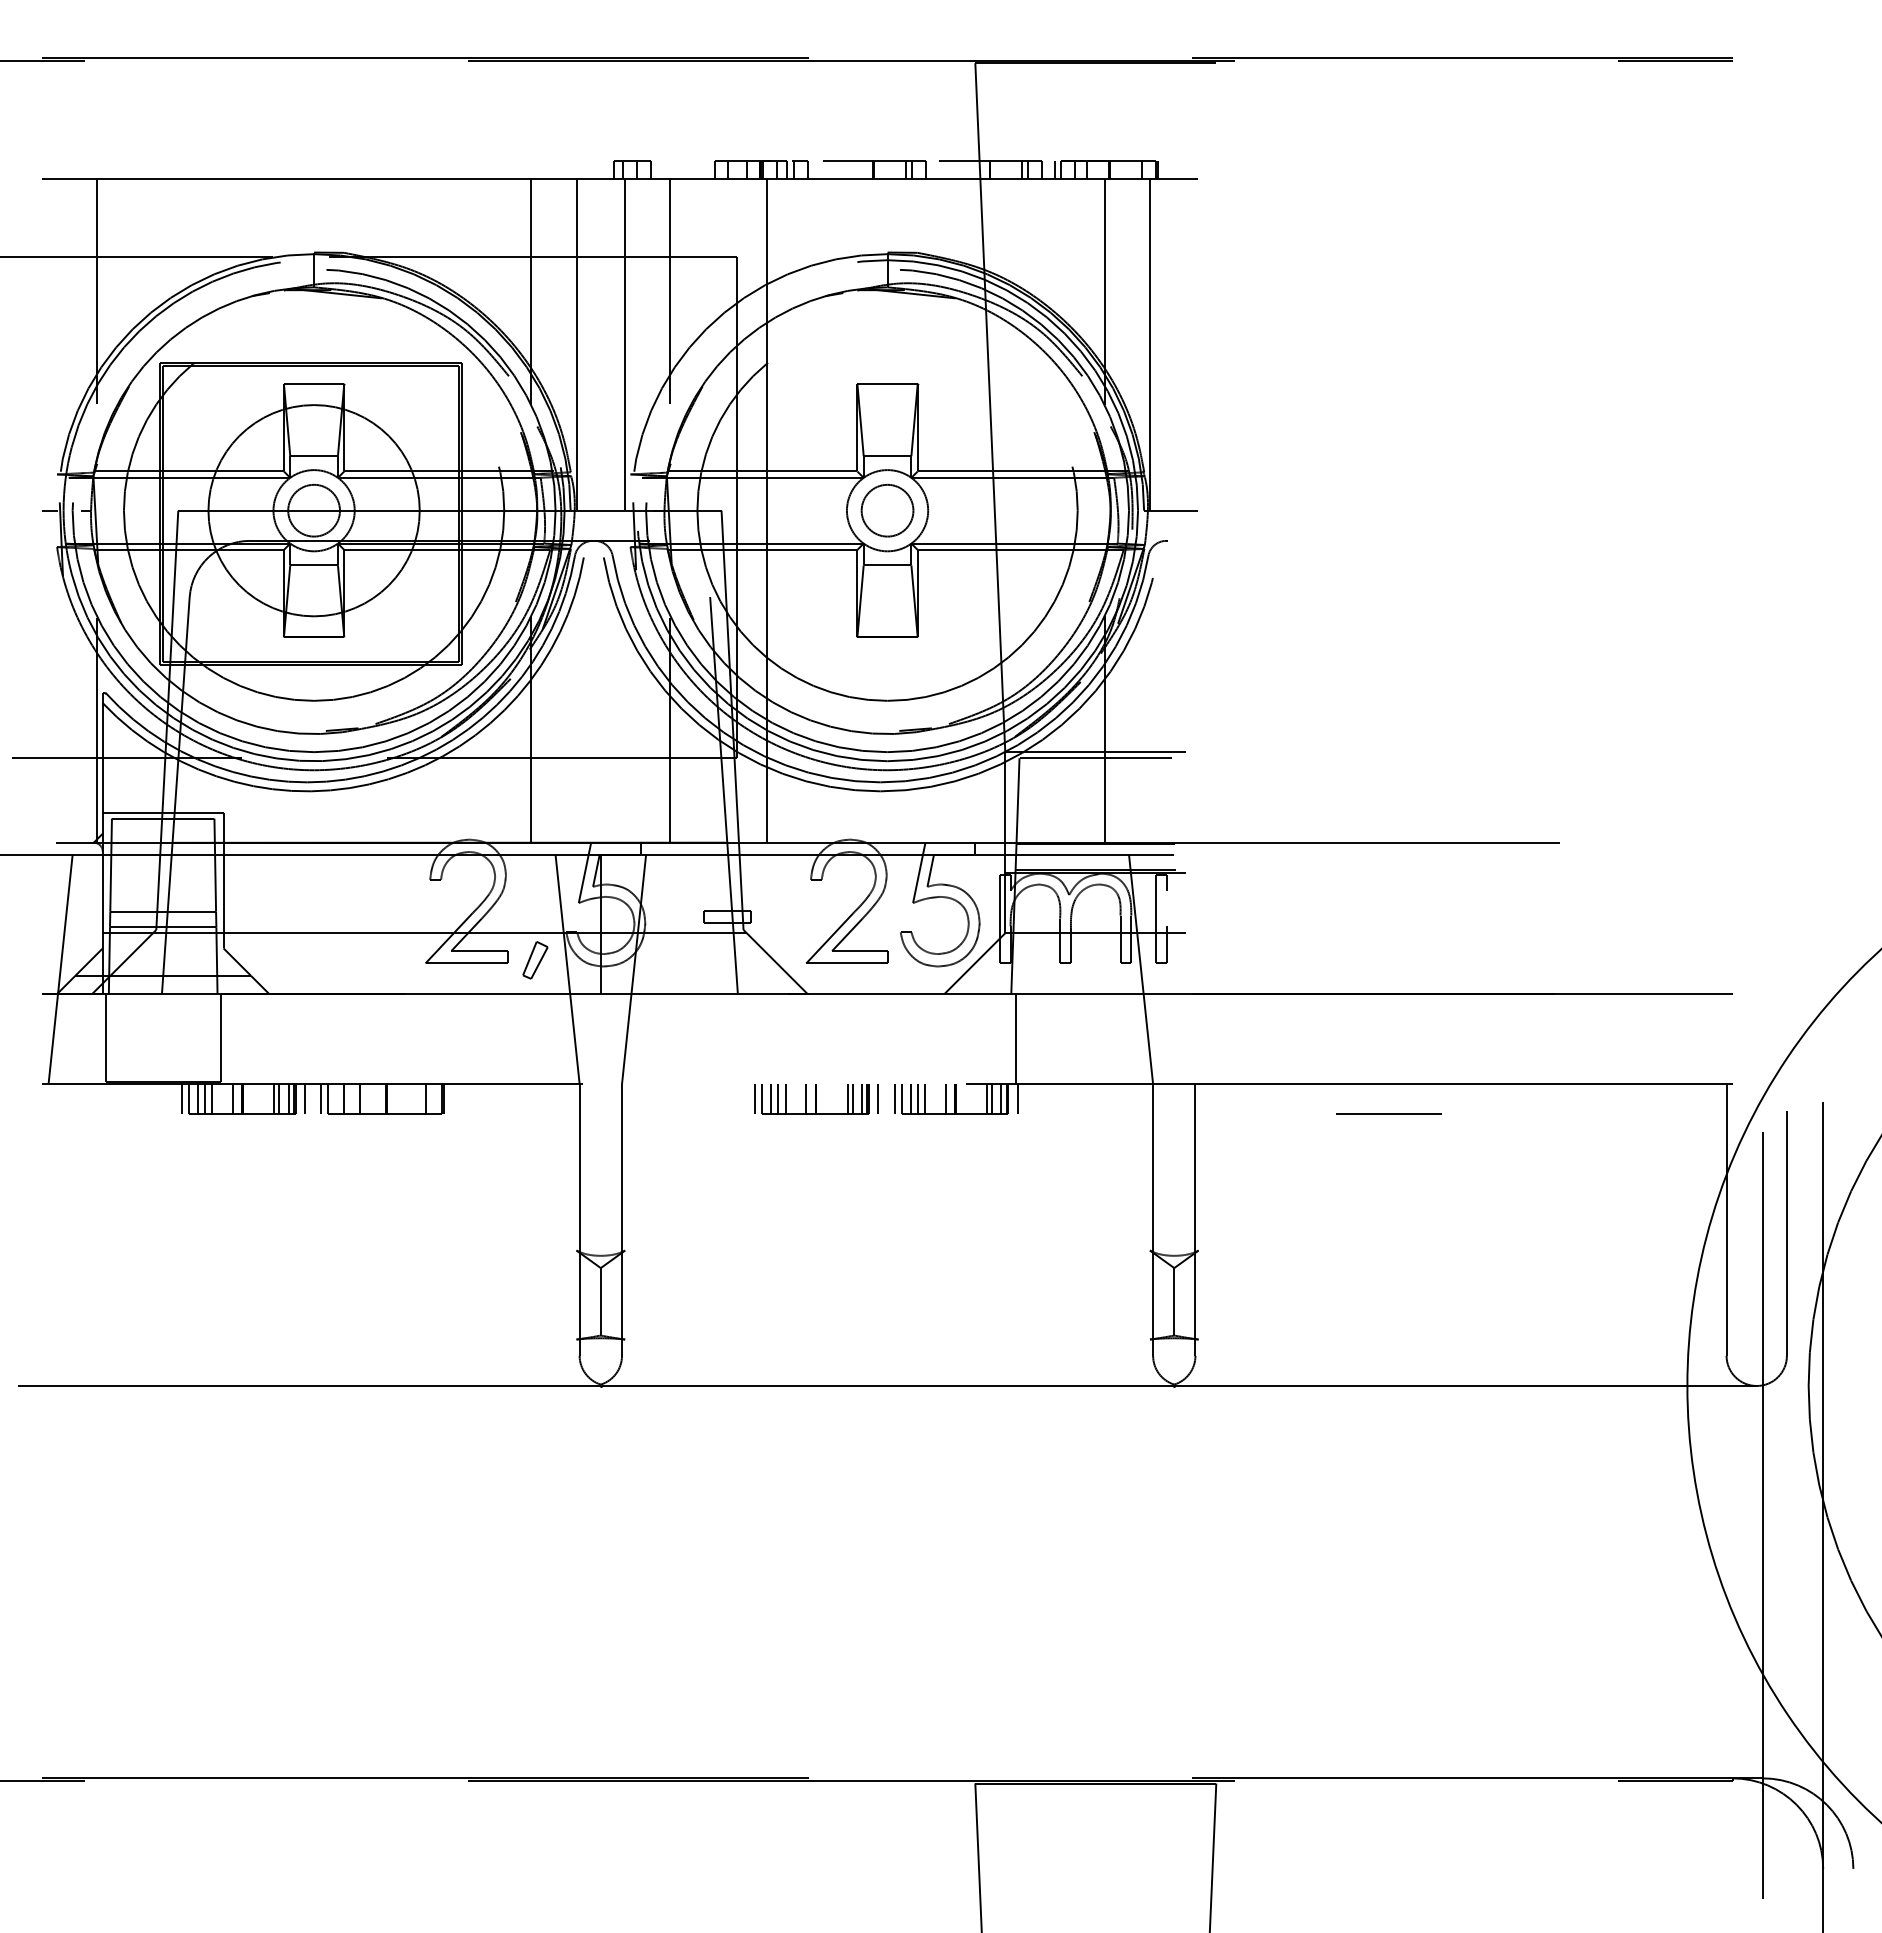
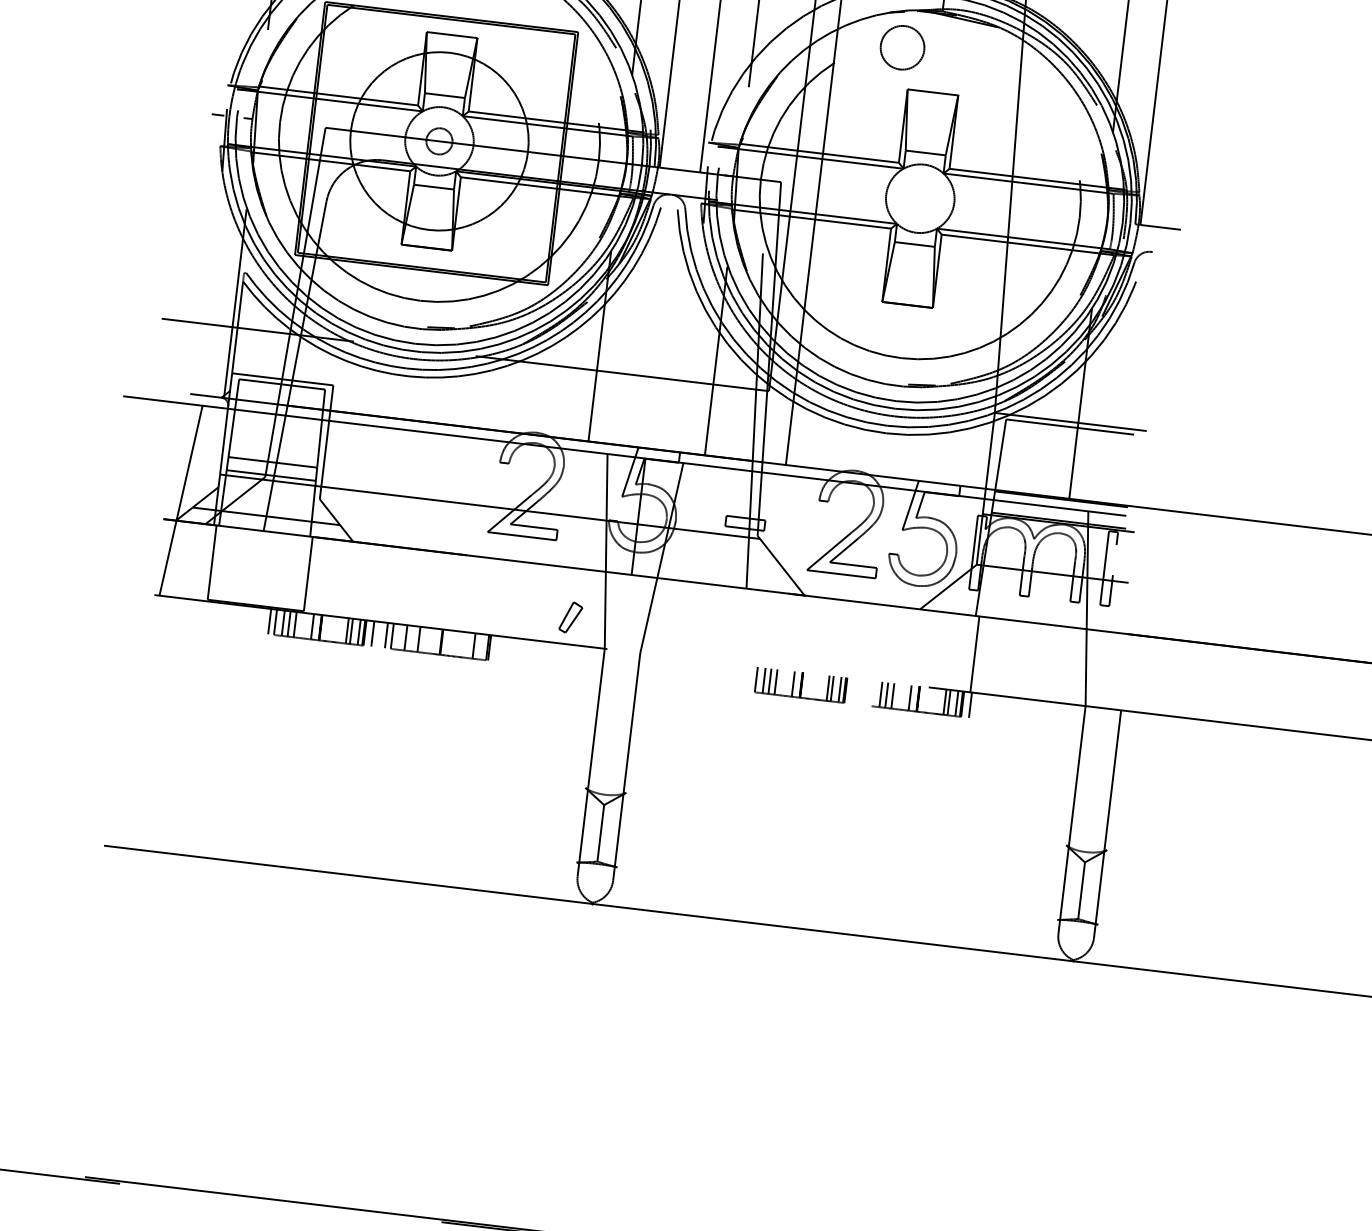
circle: (314, 510) -> (439, 141), size x0.6
circle: (887, 510) -> (902, 47), moved
part: (535, 960) -> (570, 617), moved
line: (877, 1098) -> (853, 690), removed
line: (755, 1099) -> (750, 679), removed
line: (894, 1099) -> (867, 693), removed
line: (901, 1099) -> (873, 693), removed
line: (1388, 1113) -> (1280, 754), removed

